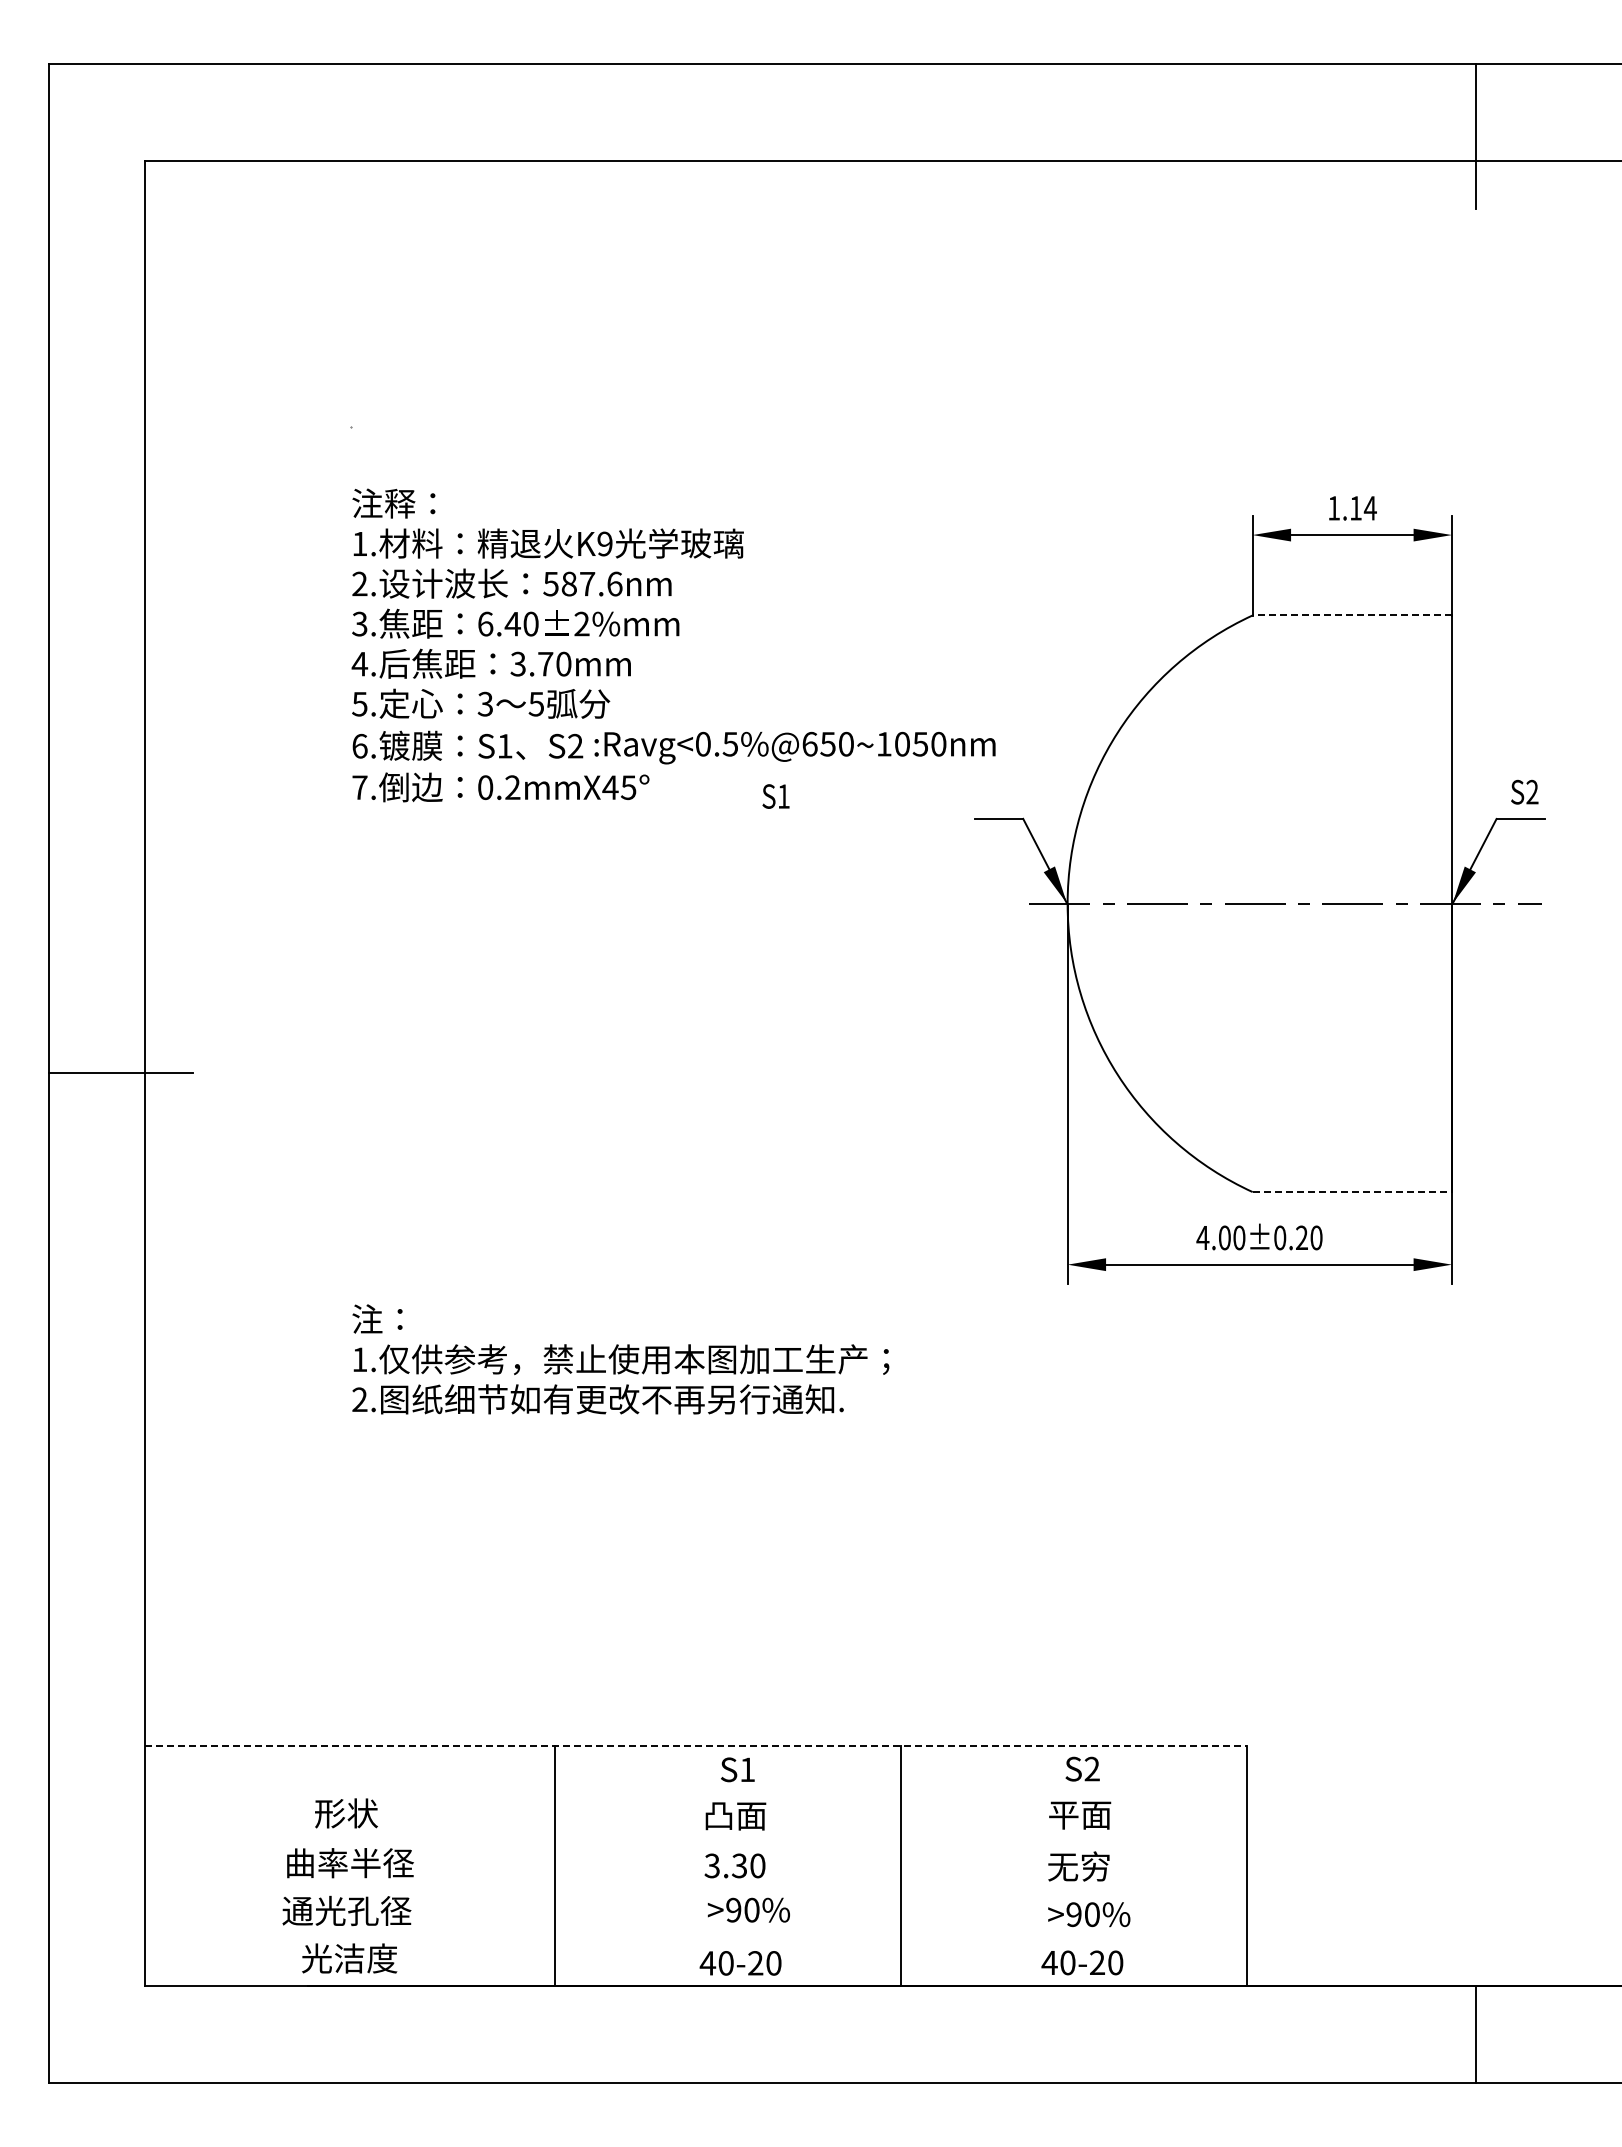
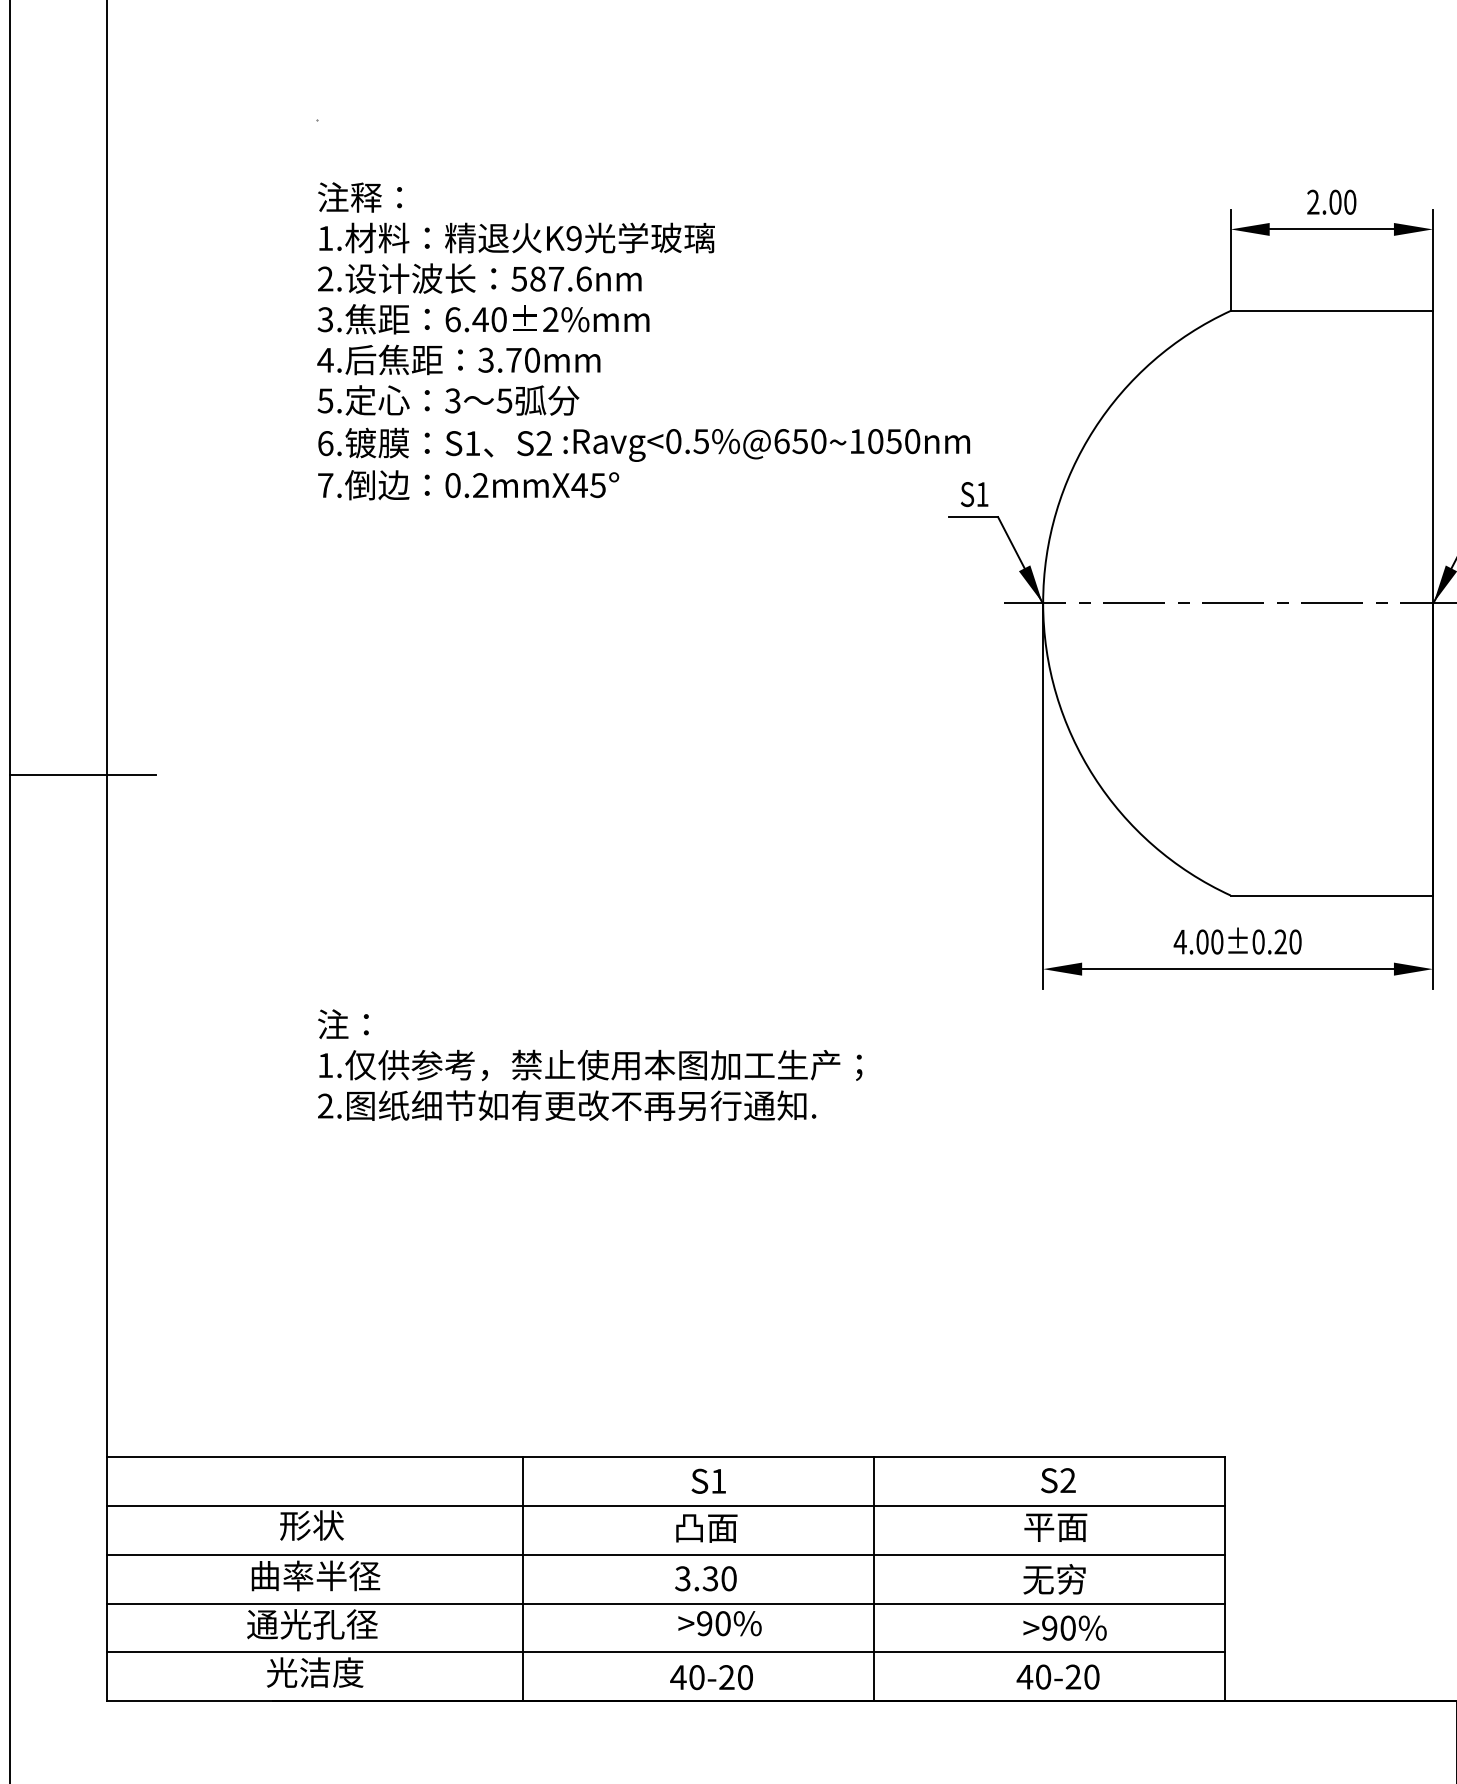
text: (1352, 508) -> (1331, 202), 1.14 -> 2.00
line: (1352, 615) -> (1331, 310), dashed -> solid
text: (775, 796) -> (974, 494), moved
line: (1352, 1192) -> (1331, 895), dashed -> solid
line: (695, 1746) -> (665, 1457), dashed -> solid
line: (695, 1794) -> (665, 1506), added
line: (695, 1842) -> (665, 1555), added
line: (695, 1890) -> (665, 1603), added
line: (695, 1938) -> (665, 1652), added

